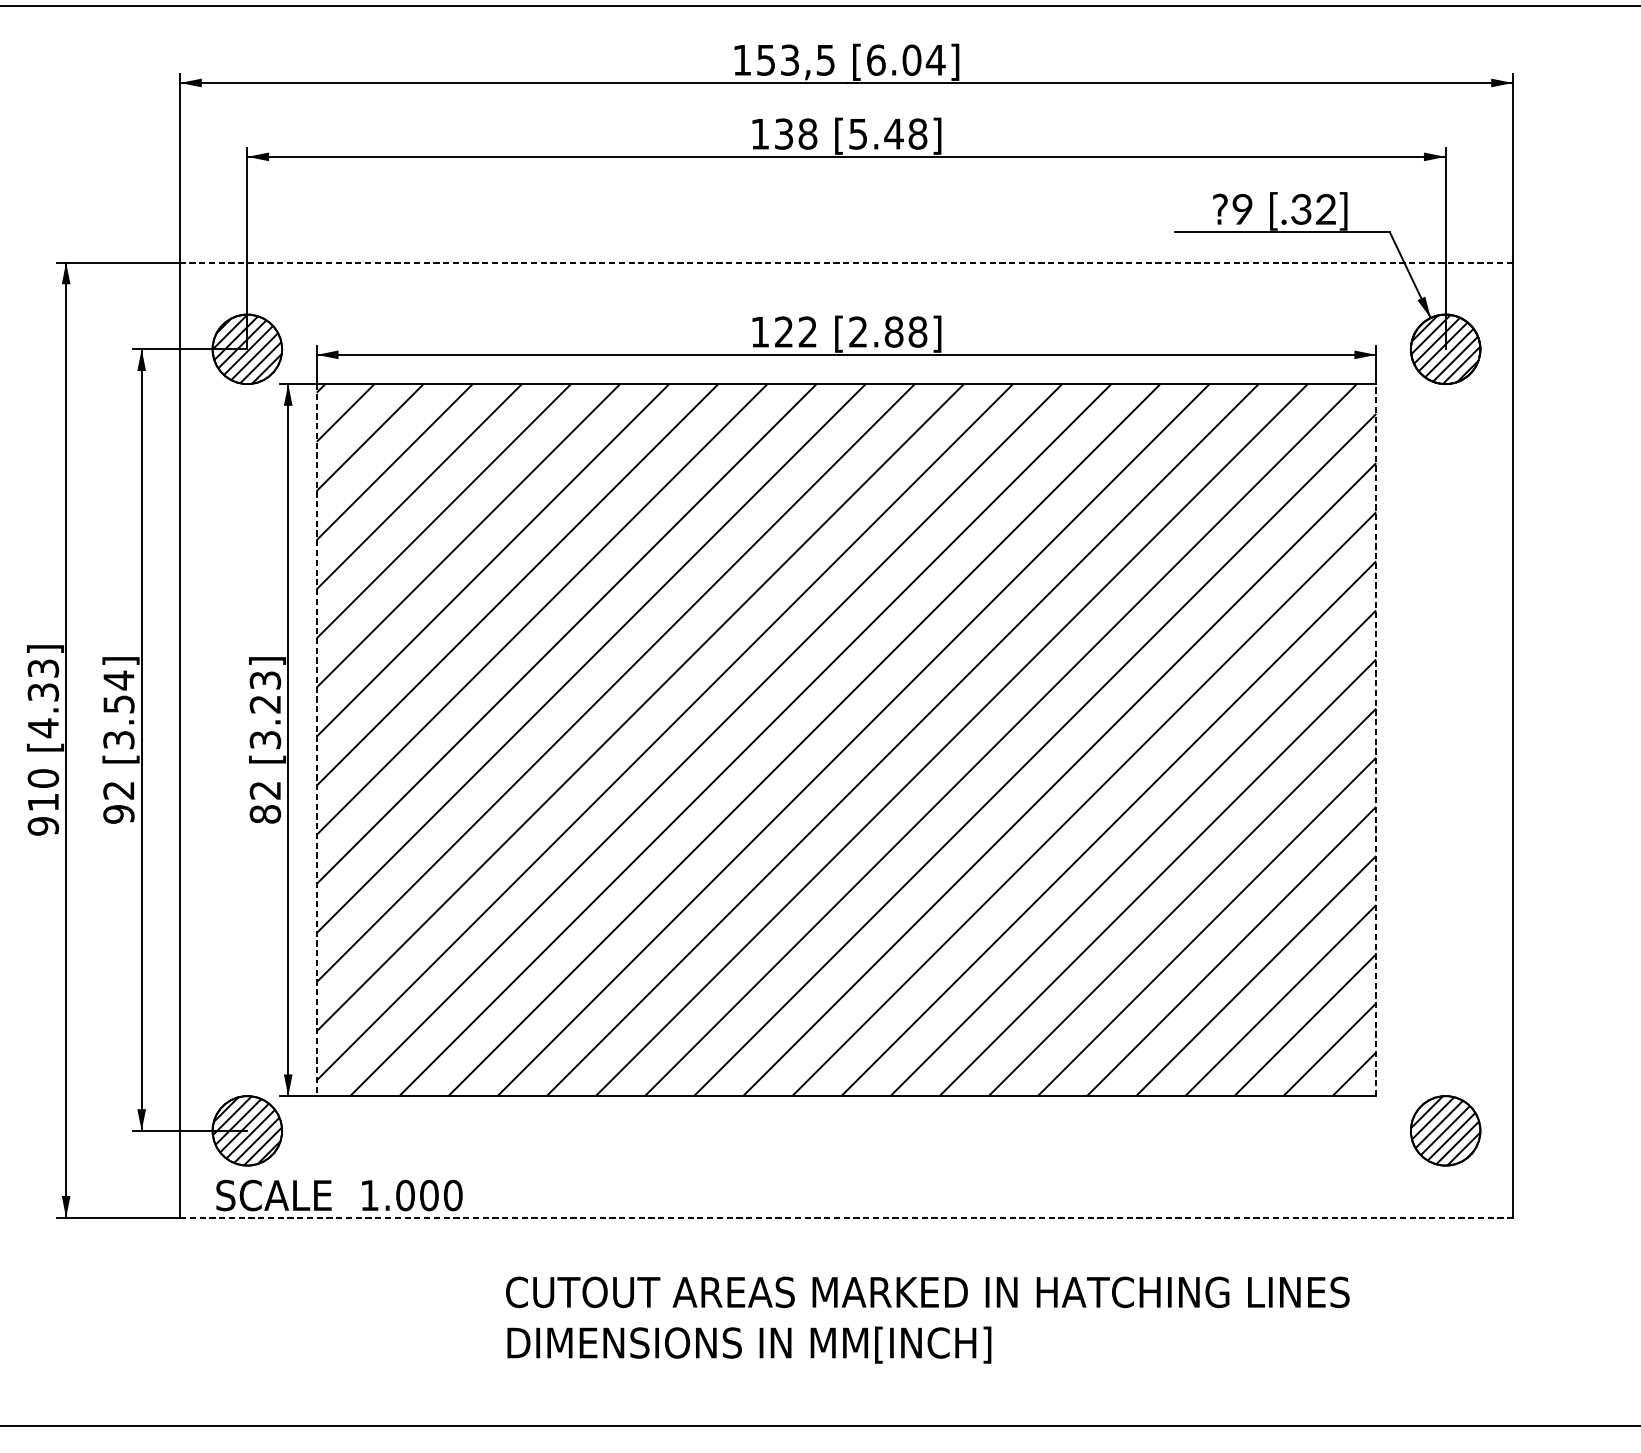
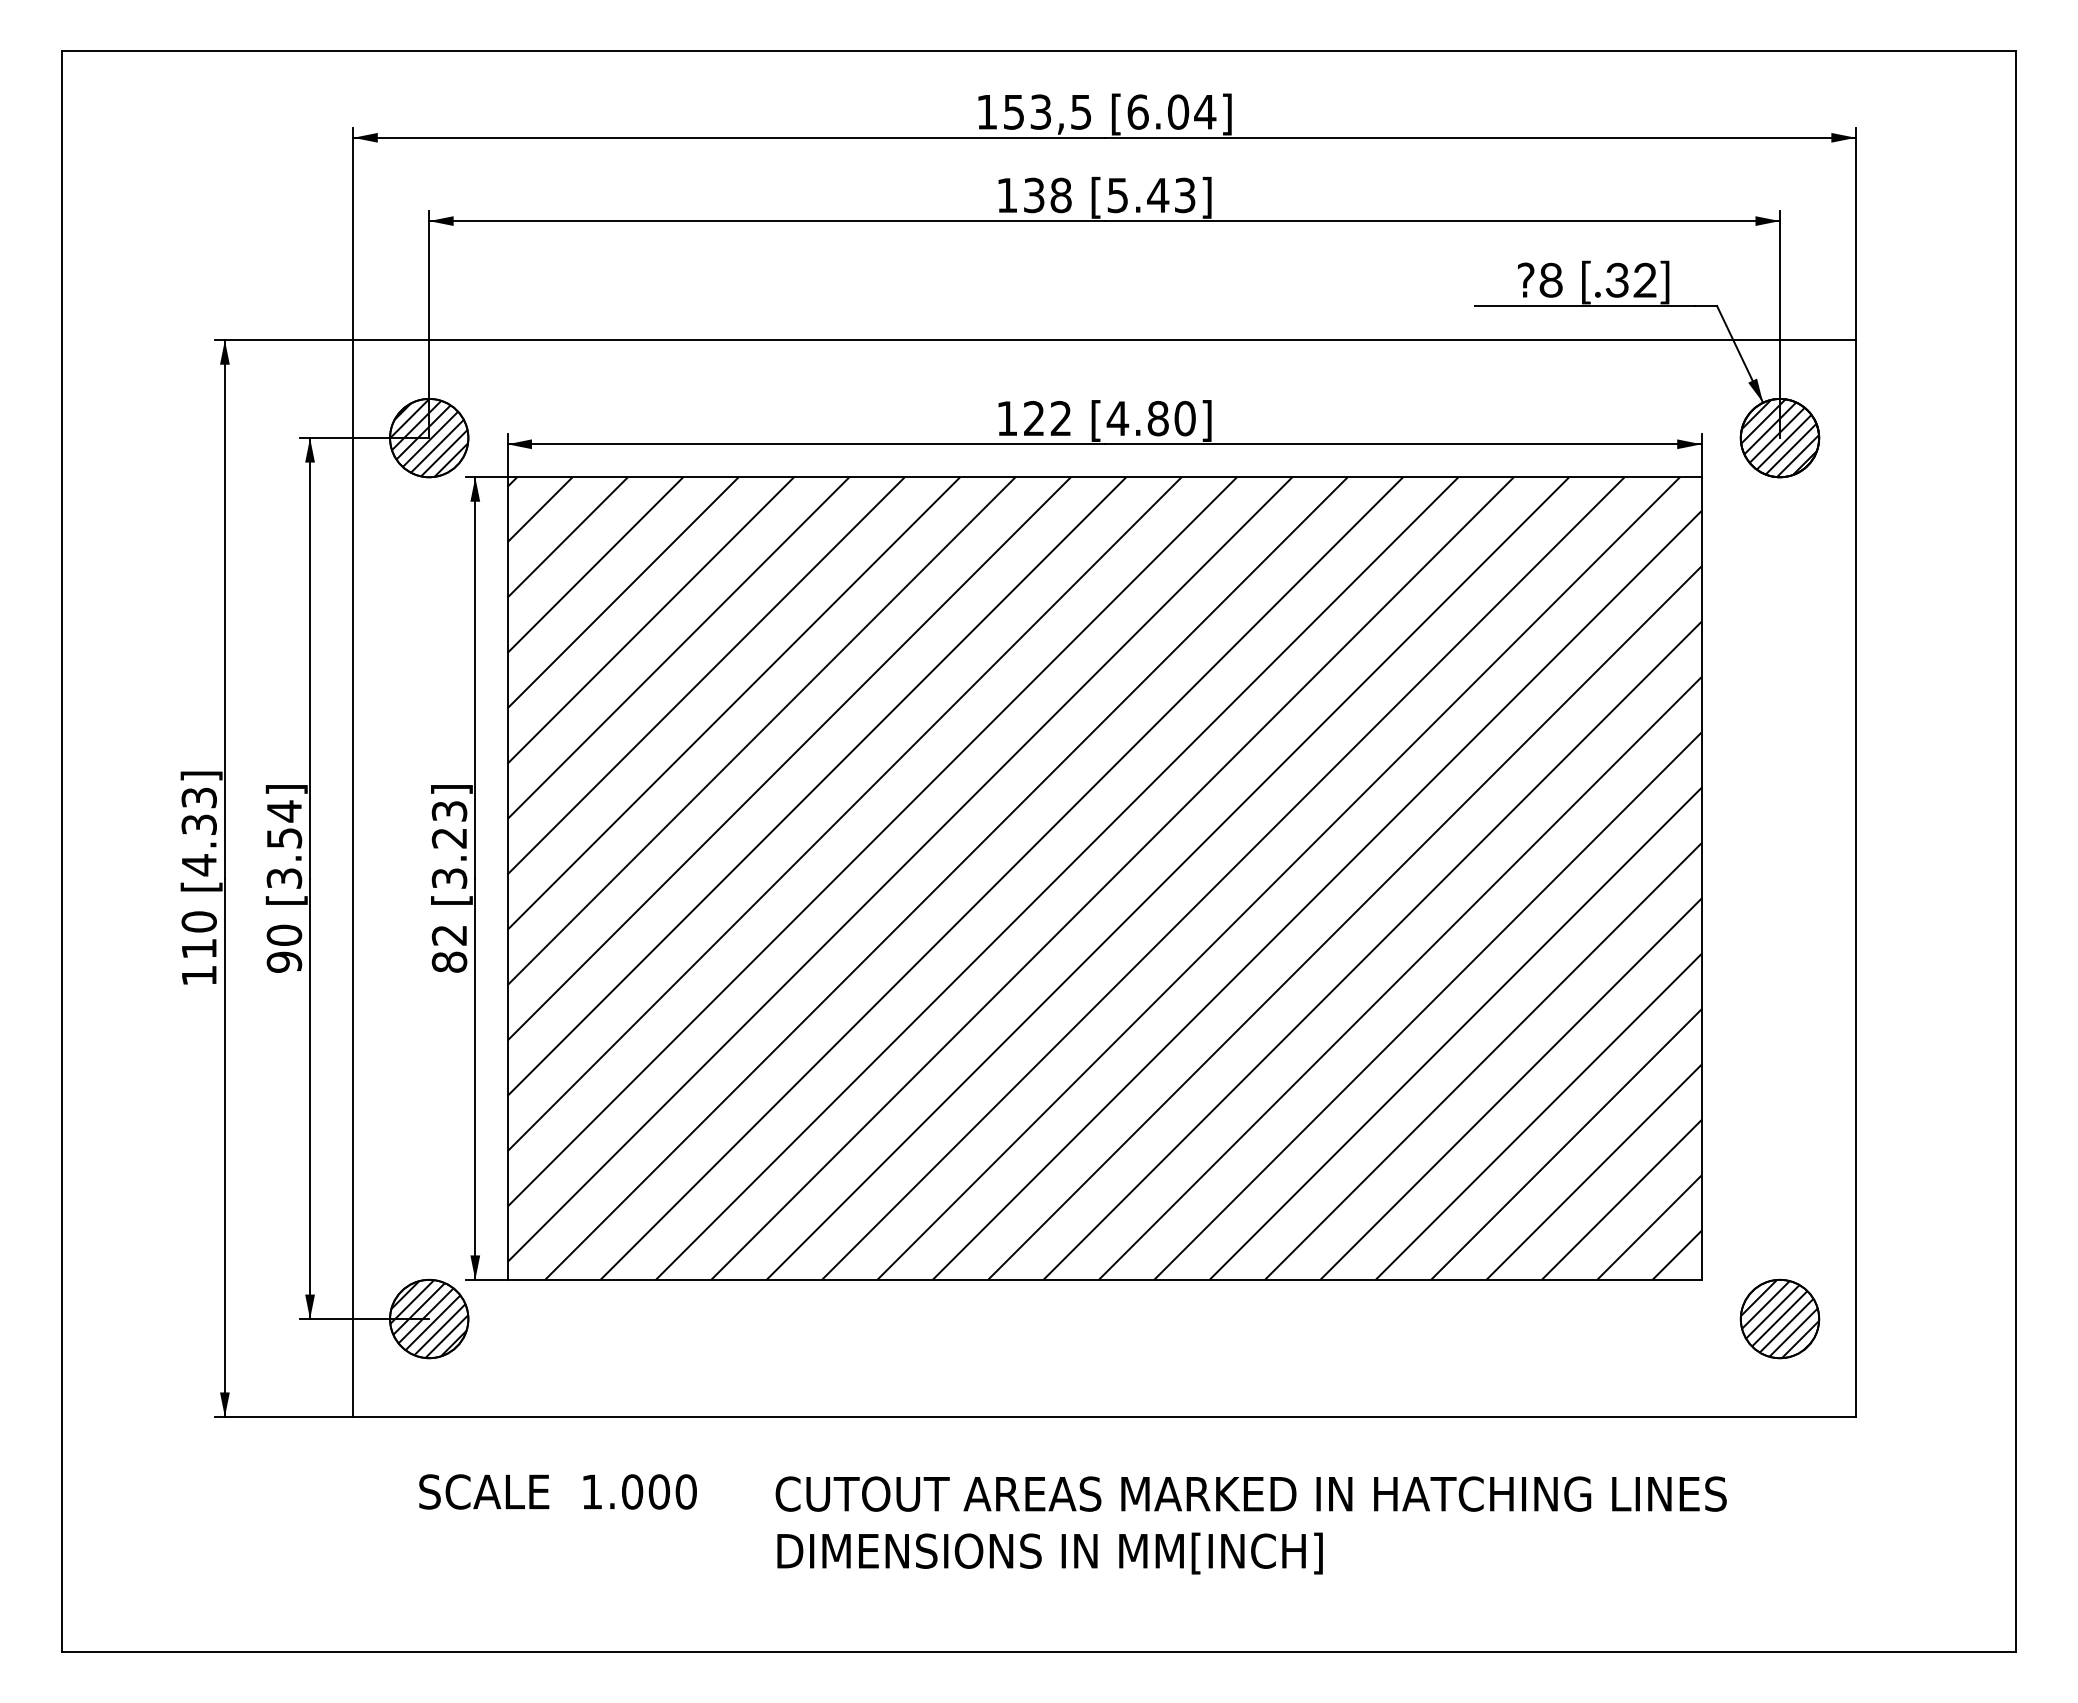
text: (917, 134) -> (1184, 195), [5.48] -> [5.43]
text: (1242, 210) -> (1550, 281), 9 -> 8
line: (846, 262) -> (1104, 340), dashed -> solid
text: (887, 331) -> (1150, 418), [2.88] -> [4.80]
line: (316, 740) -> (507, 879), dashed -> solid
line: (1376, 740) -> (1701, 878), dashed -> solid
text: (118, 789) -> (284, 934), 92 -> 90
text: (42, 826) -> (198, 975), 910 -> 110
text: (338, 1195) -> (557, 1491), moved
line: (847, 1217) -> (1105, 1416), dashed -> solid
text: (927, 1320) -> (1250, 1525), moved

